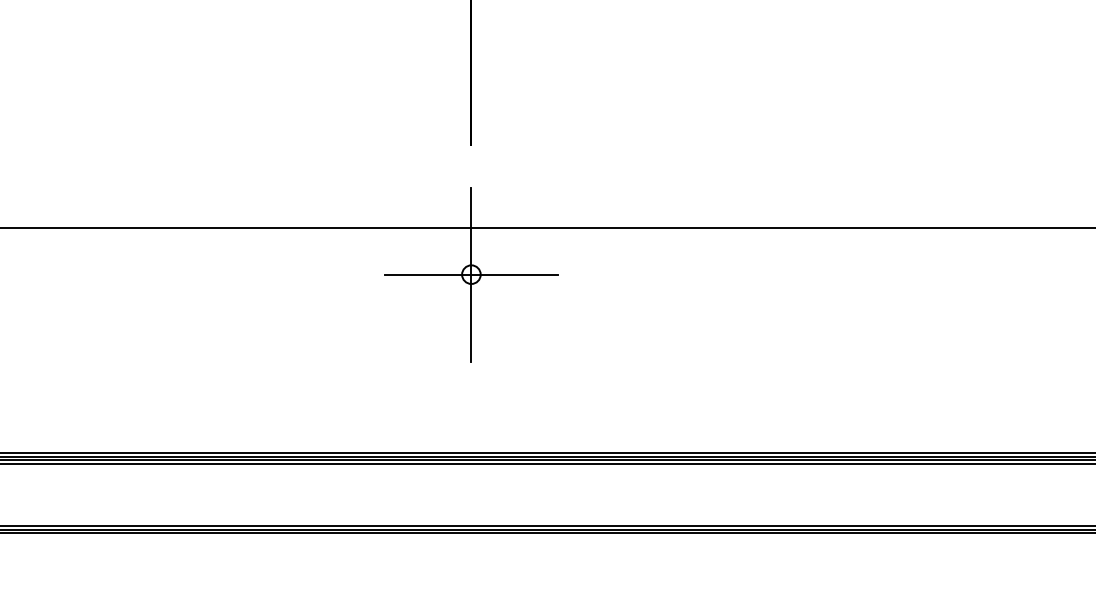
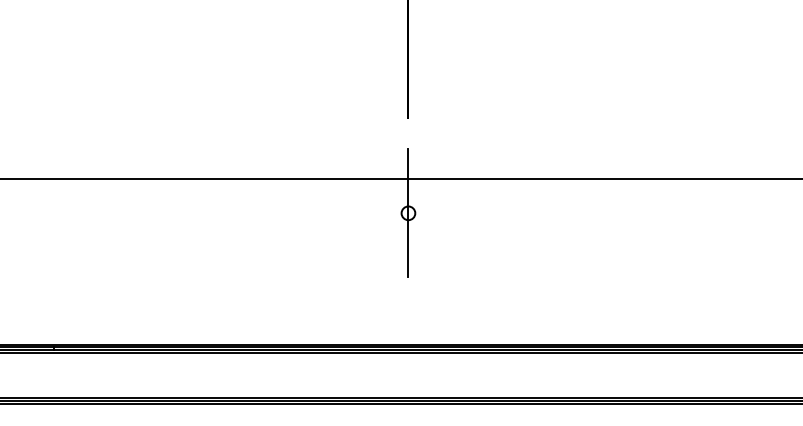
line: (471, 274) -> (408, 213), removed

